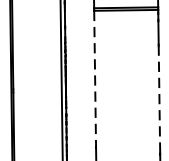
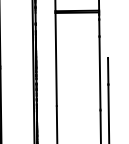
line: (95, 79) -> (56, 59), dashed -> solid
line: (158, 98) -> (99, 72), dashed -> solid

